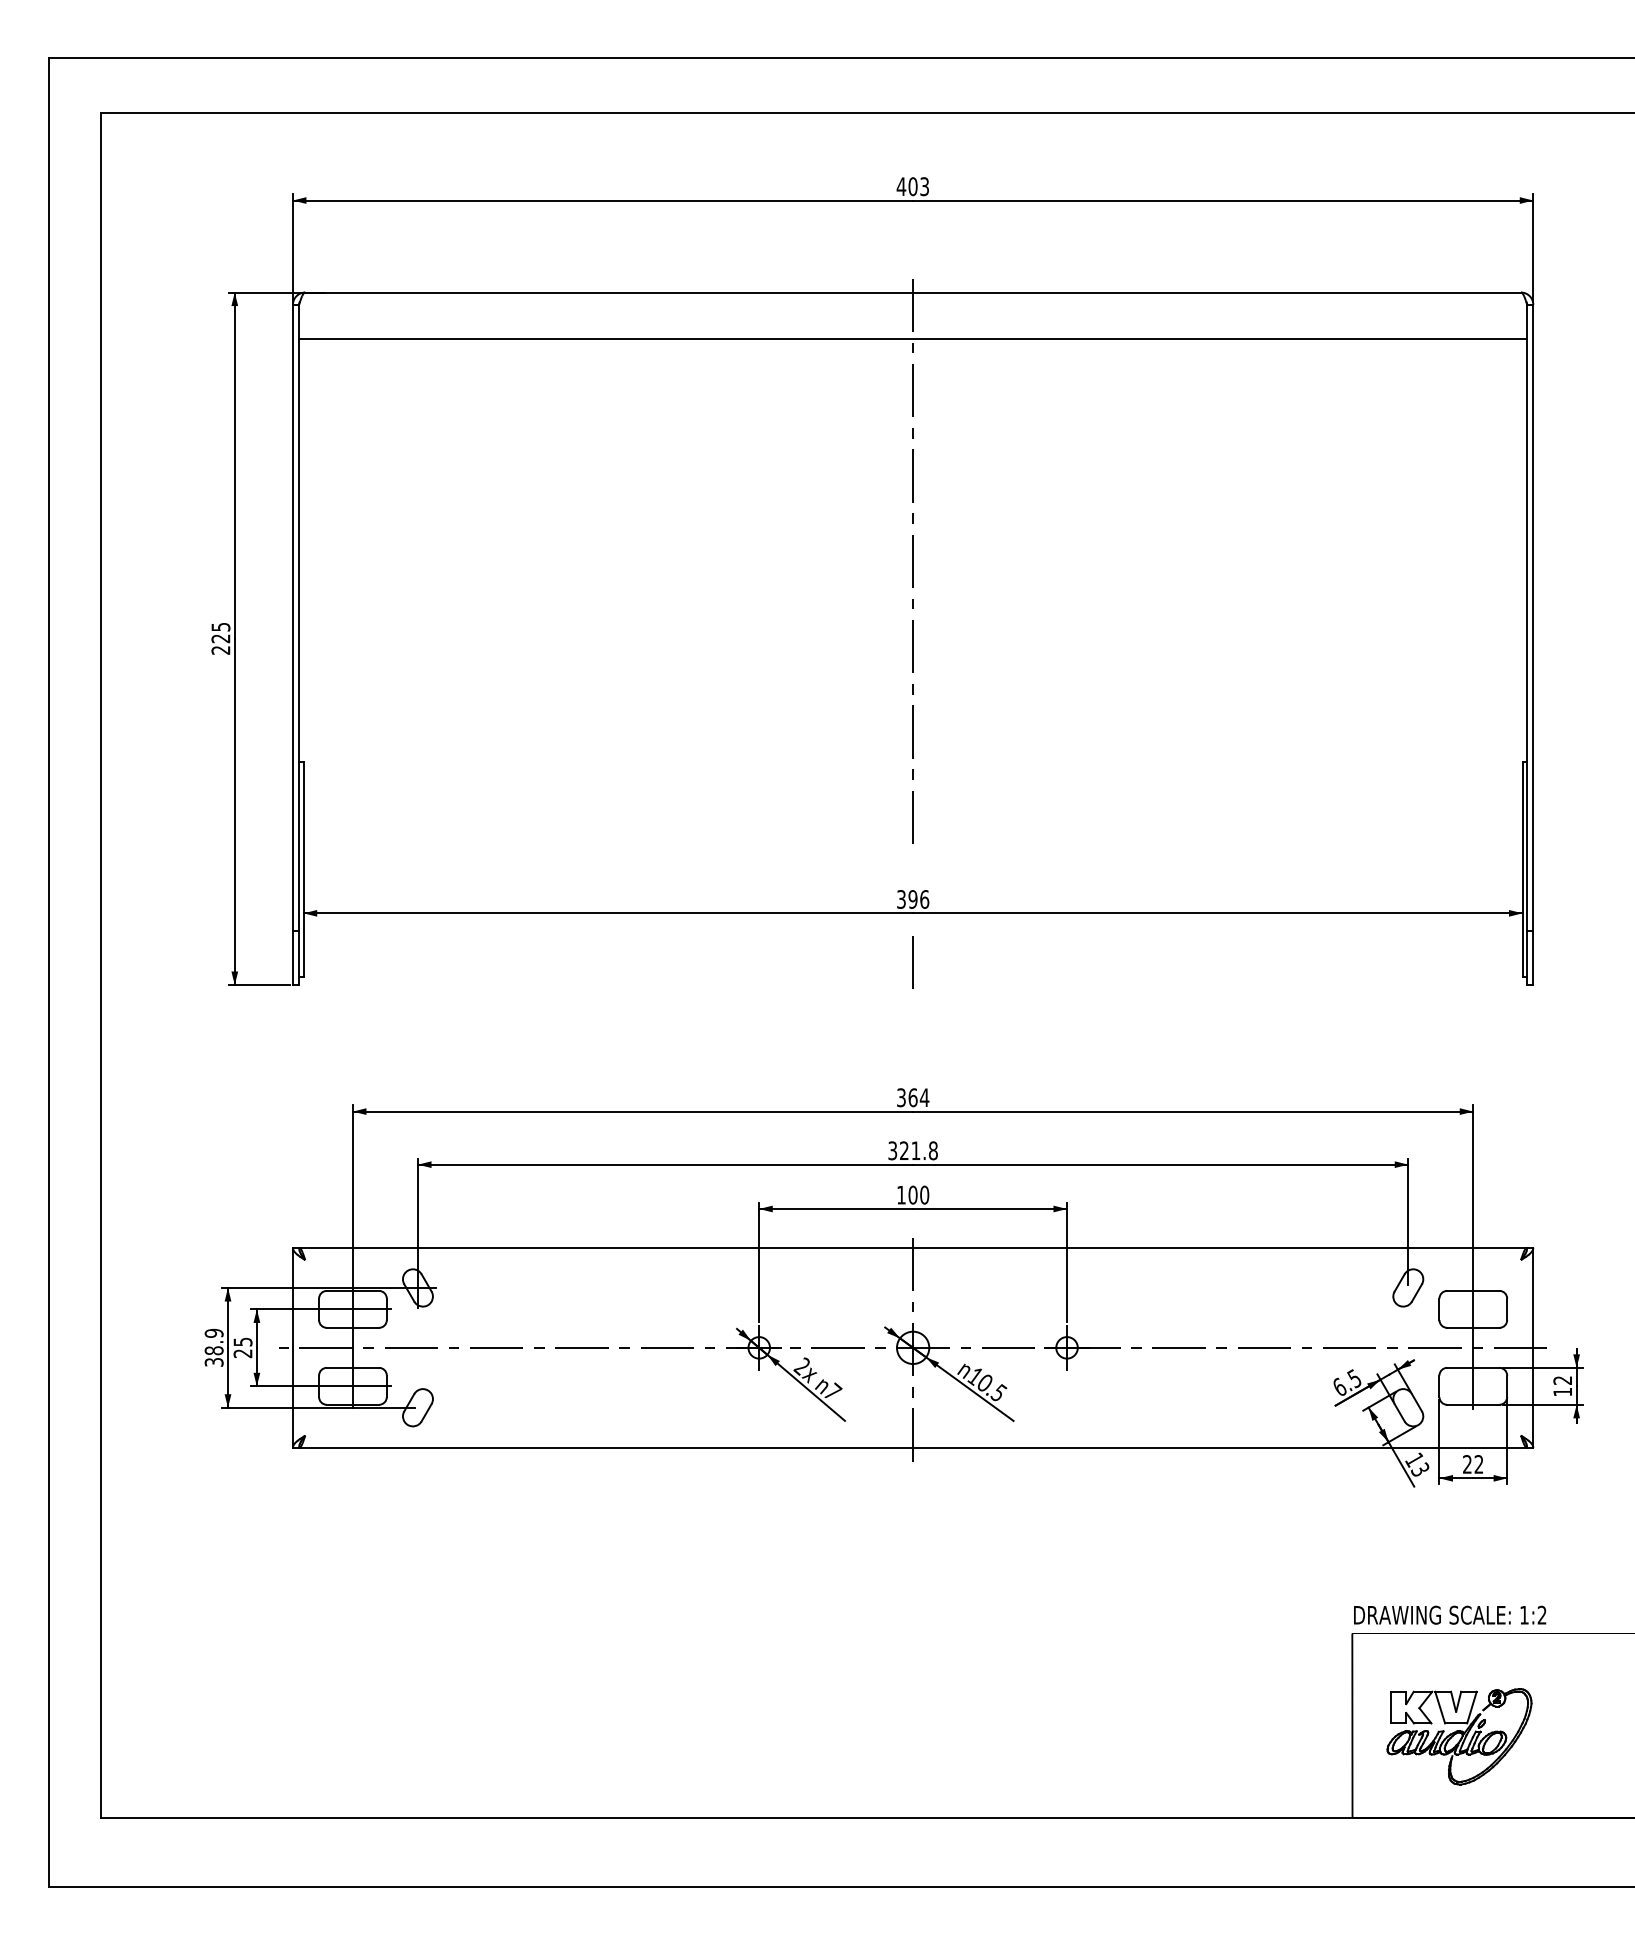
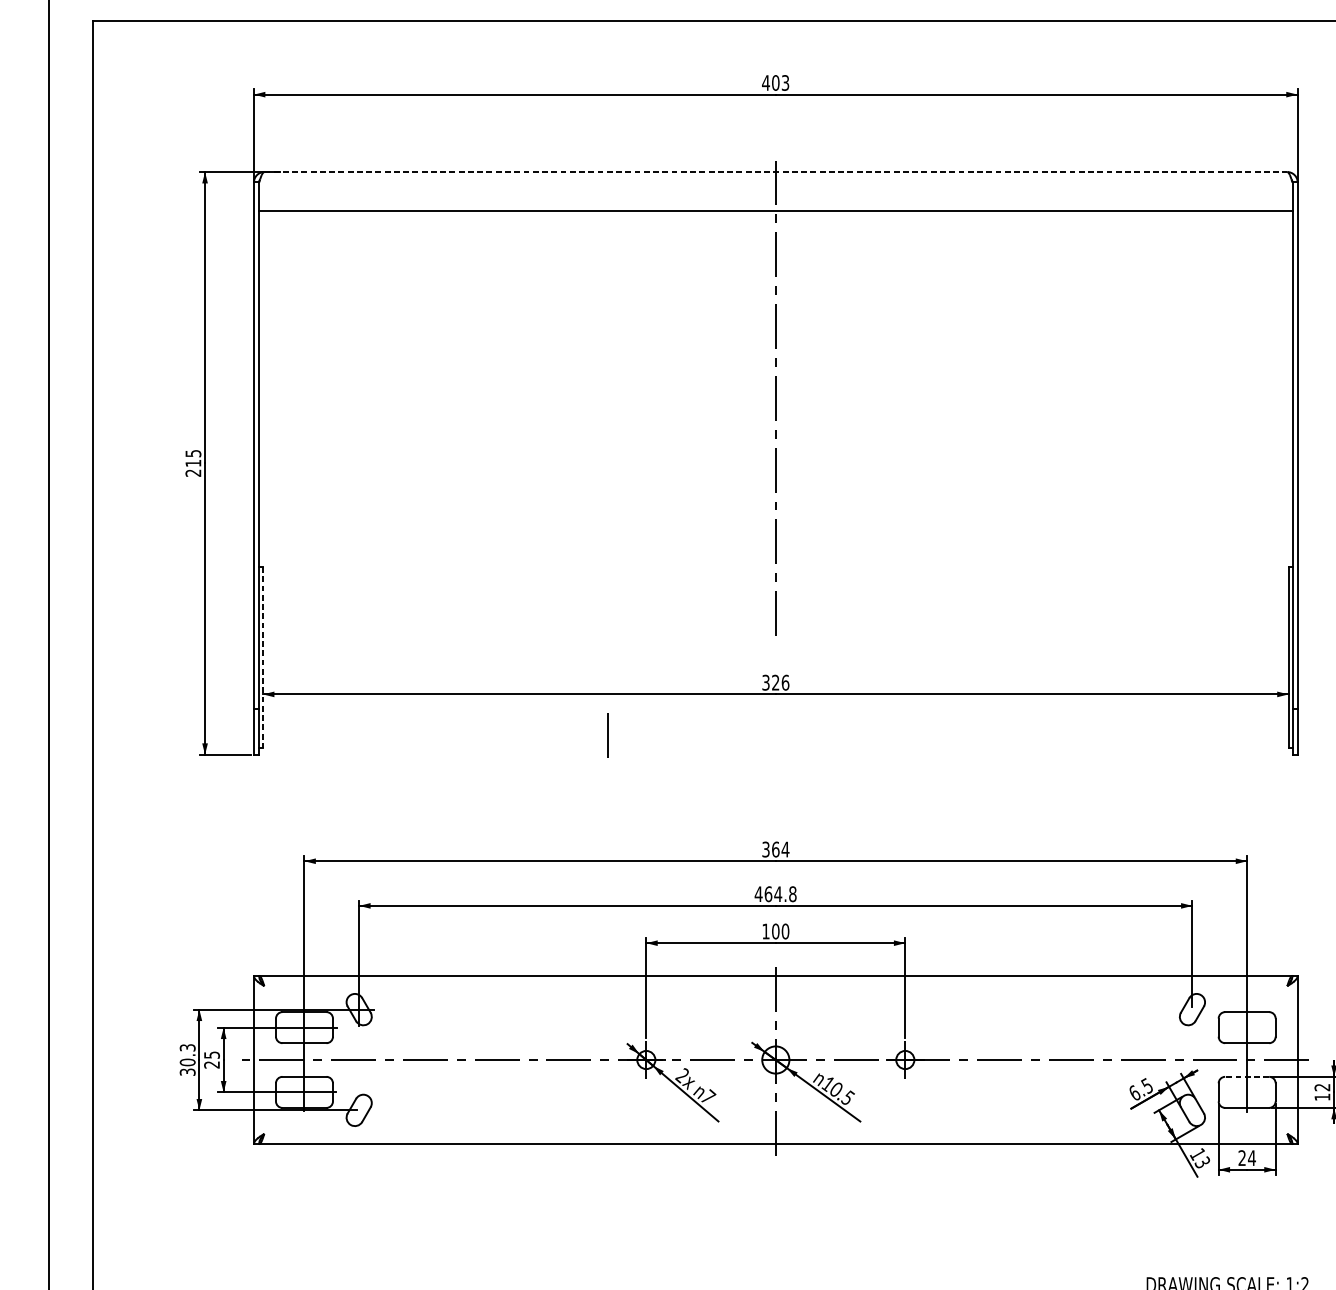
line: (913, 292) -> (776, 172), solid -> dashed
text: (220, 638) -> (193, 463), 225 -> 215
line: (303, 869) -> (262, 657), solid -> dashed
text: (912, 899) -> (775, 682), 396 -> 326
line: (912, 962) -> (607, 735), moved
text: (904, 1150) -> (768, 893), 321.8 -> 464.8
text: (213, 1341) -> (187, 1054), 38.9 -> 30.3
line: (1472, 1367) -> (1246, 1076), solid -> dashed
text: (1478, 1464) -> (1251, 1158), 22 -> 24

